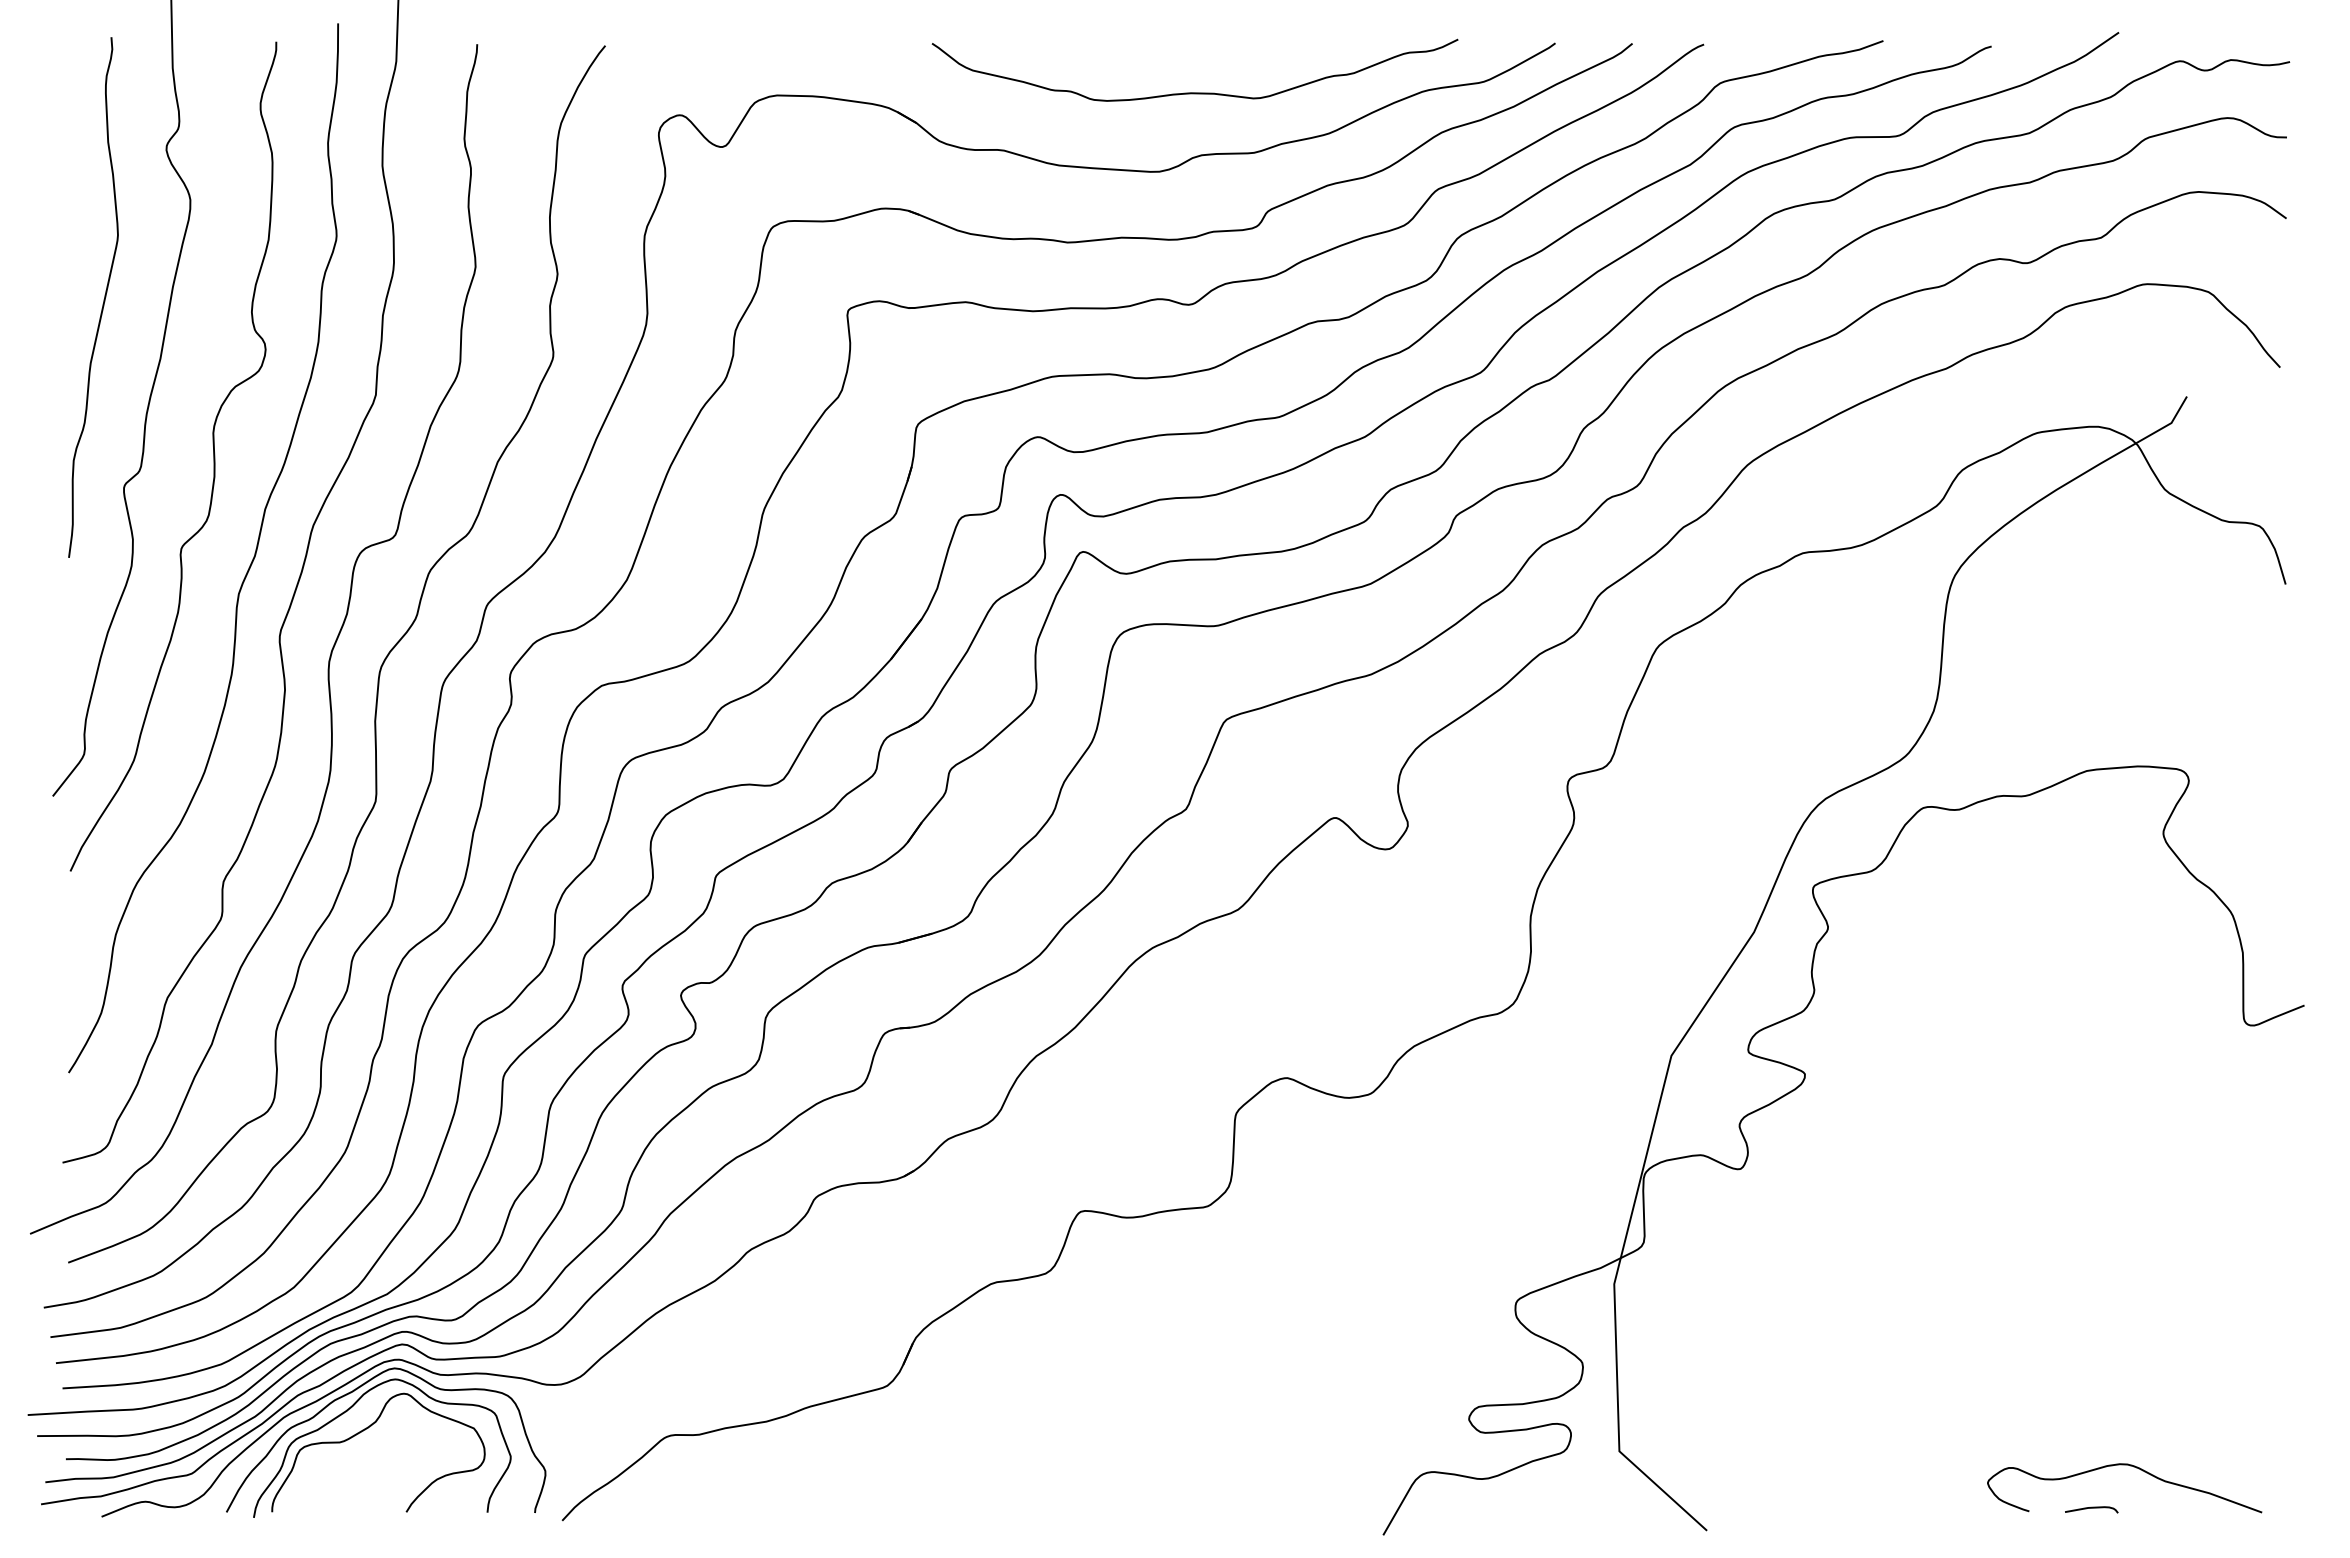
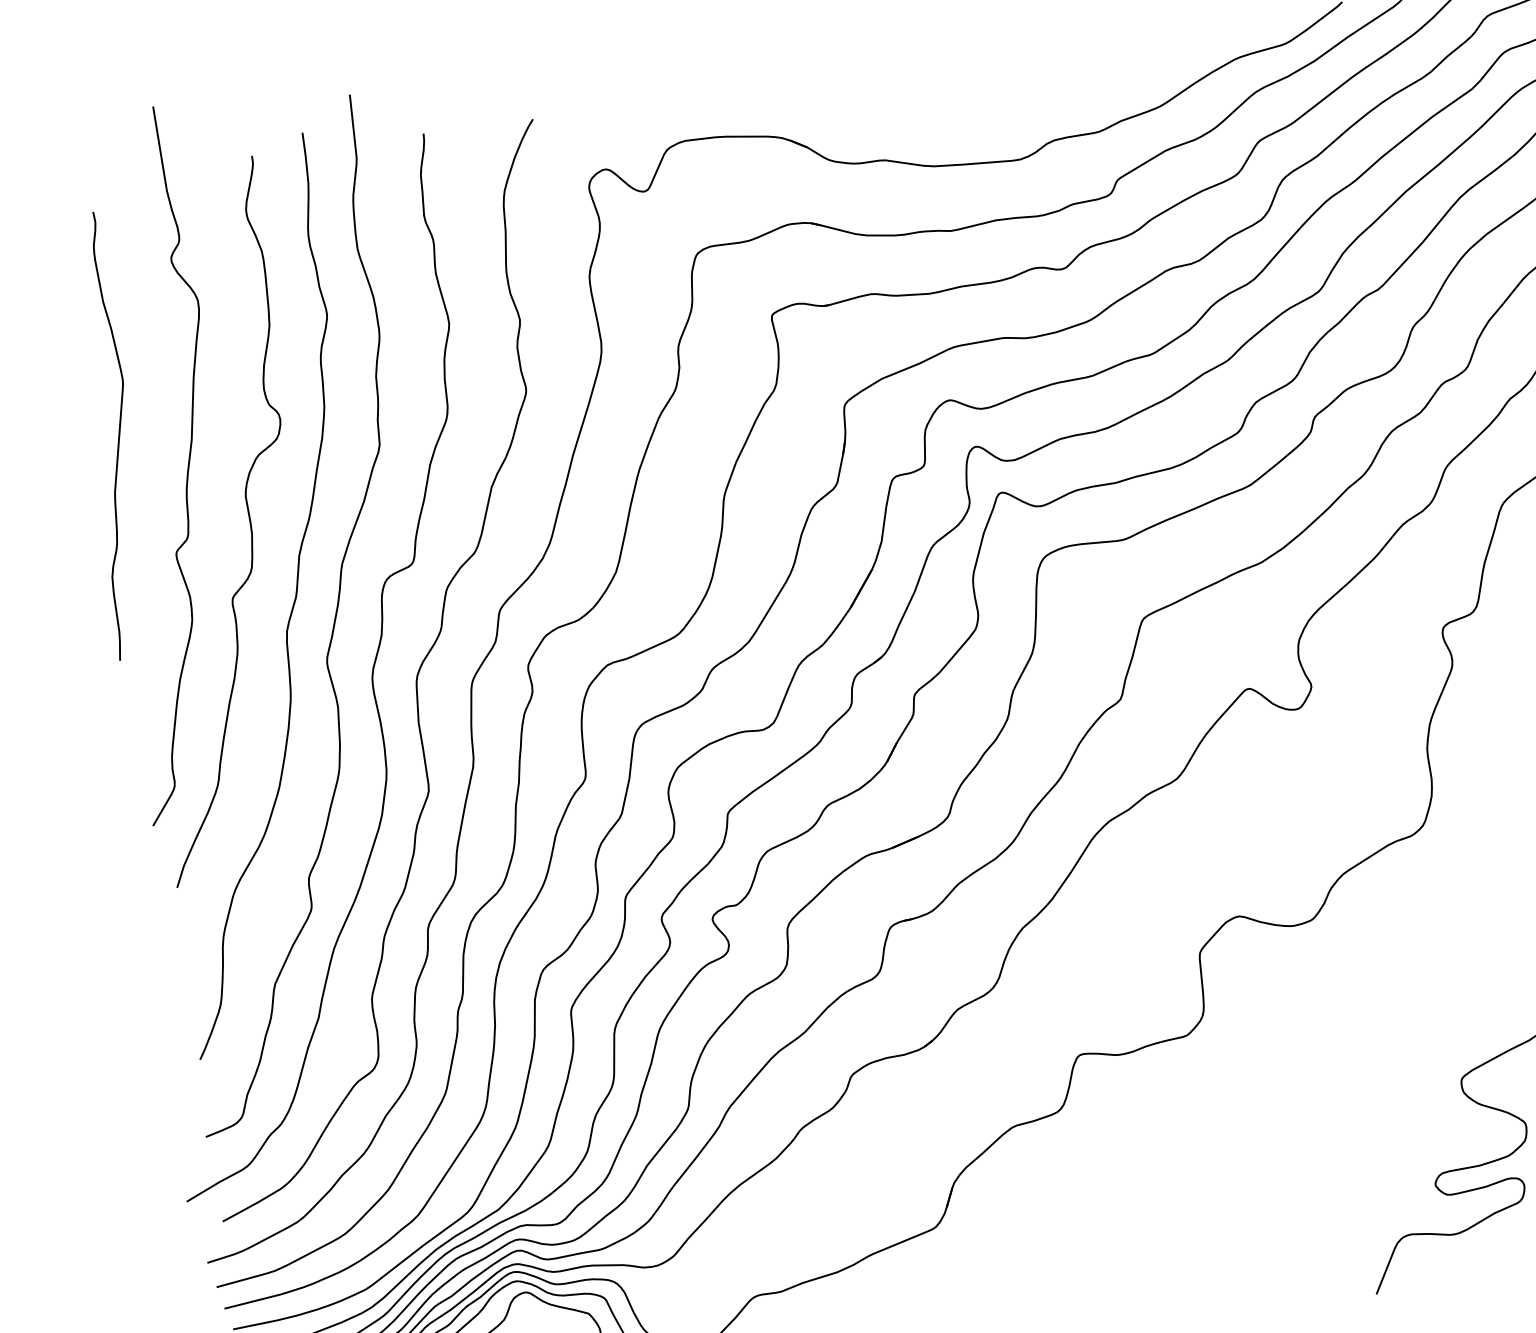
curve: (1194, 92) -> (1040, 87), removed
curve: (103, 299) -> (118, 436), moved

